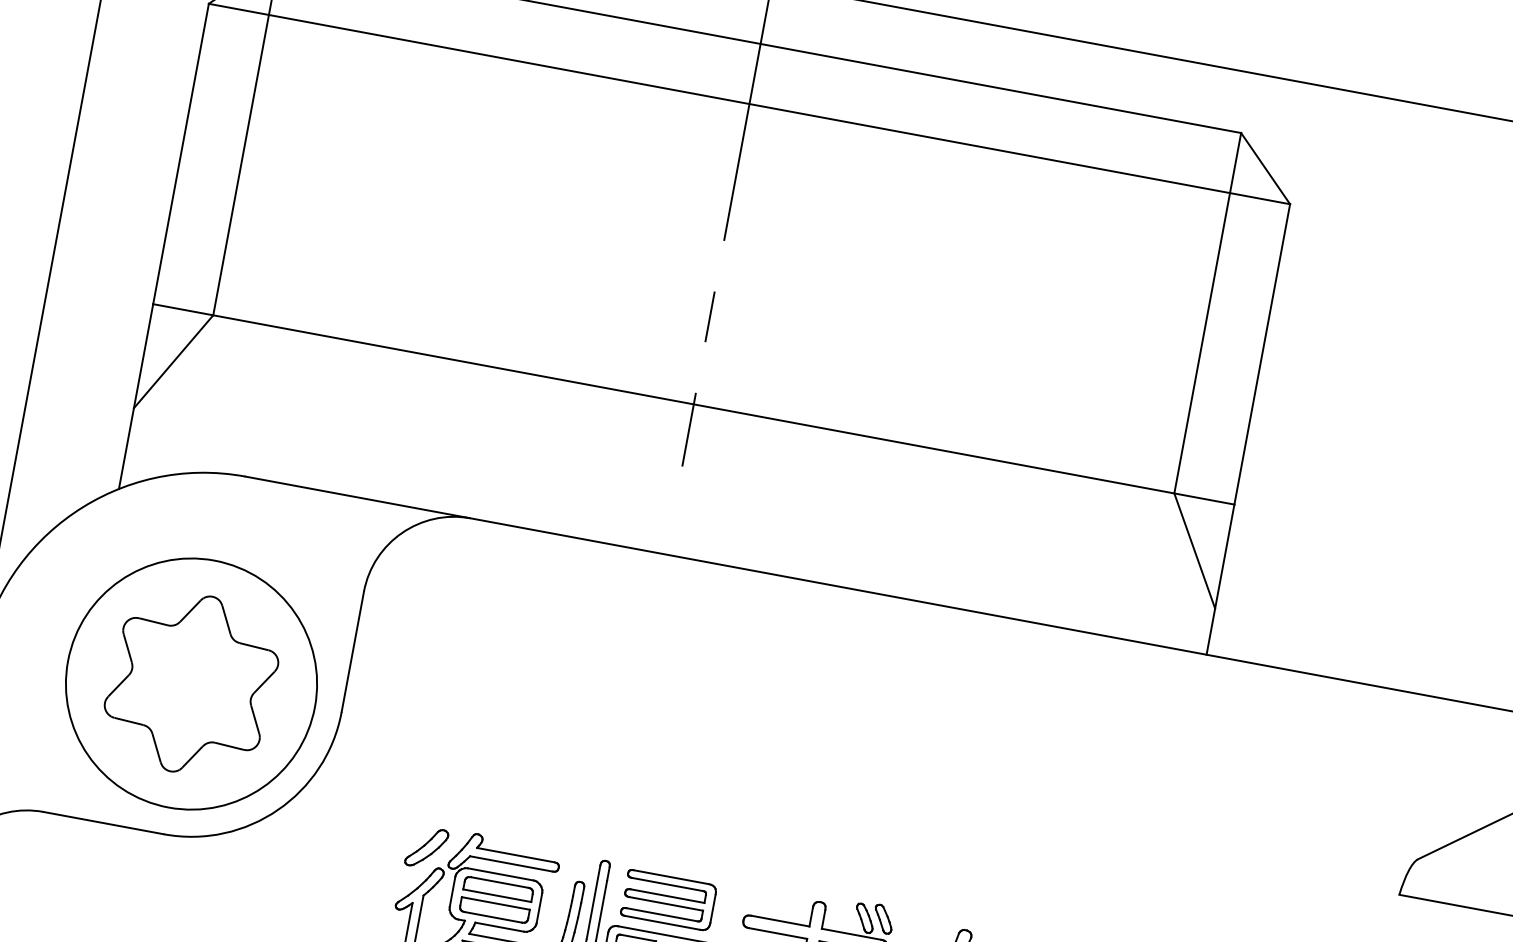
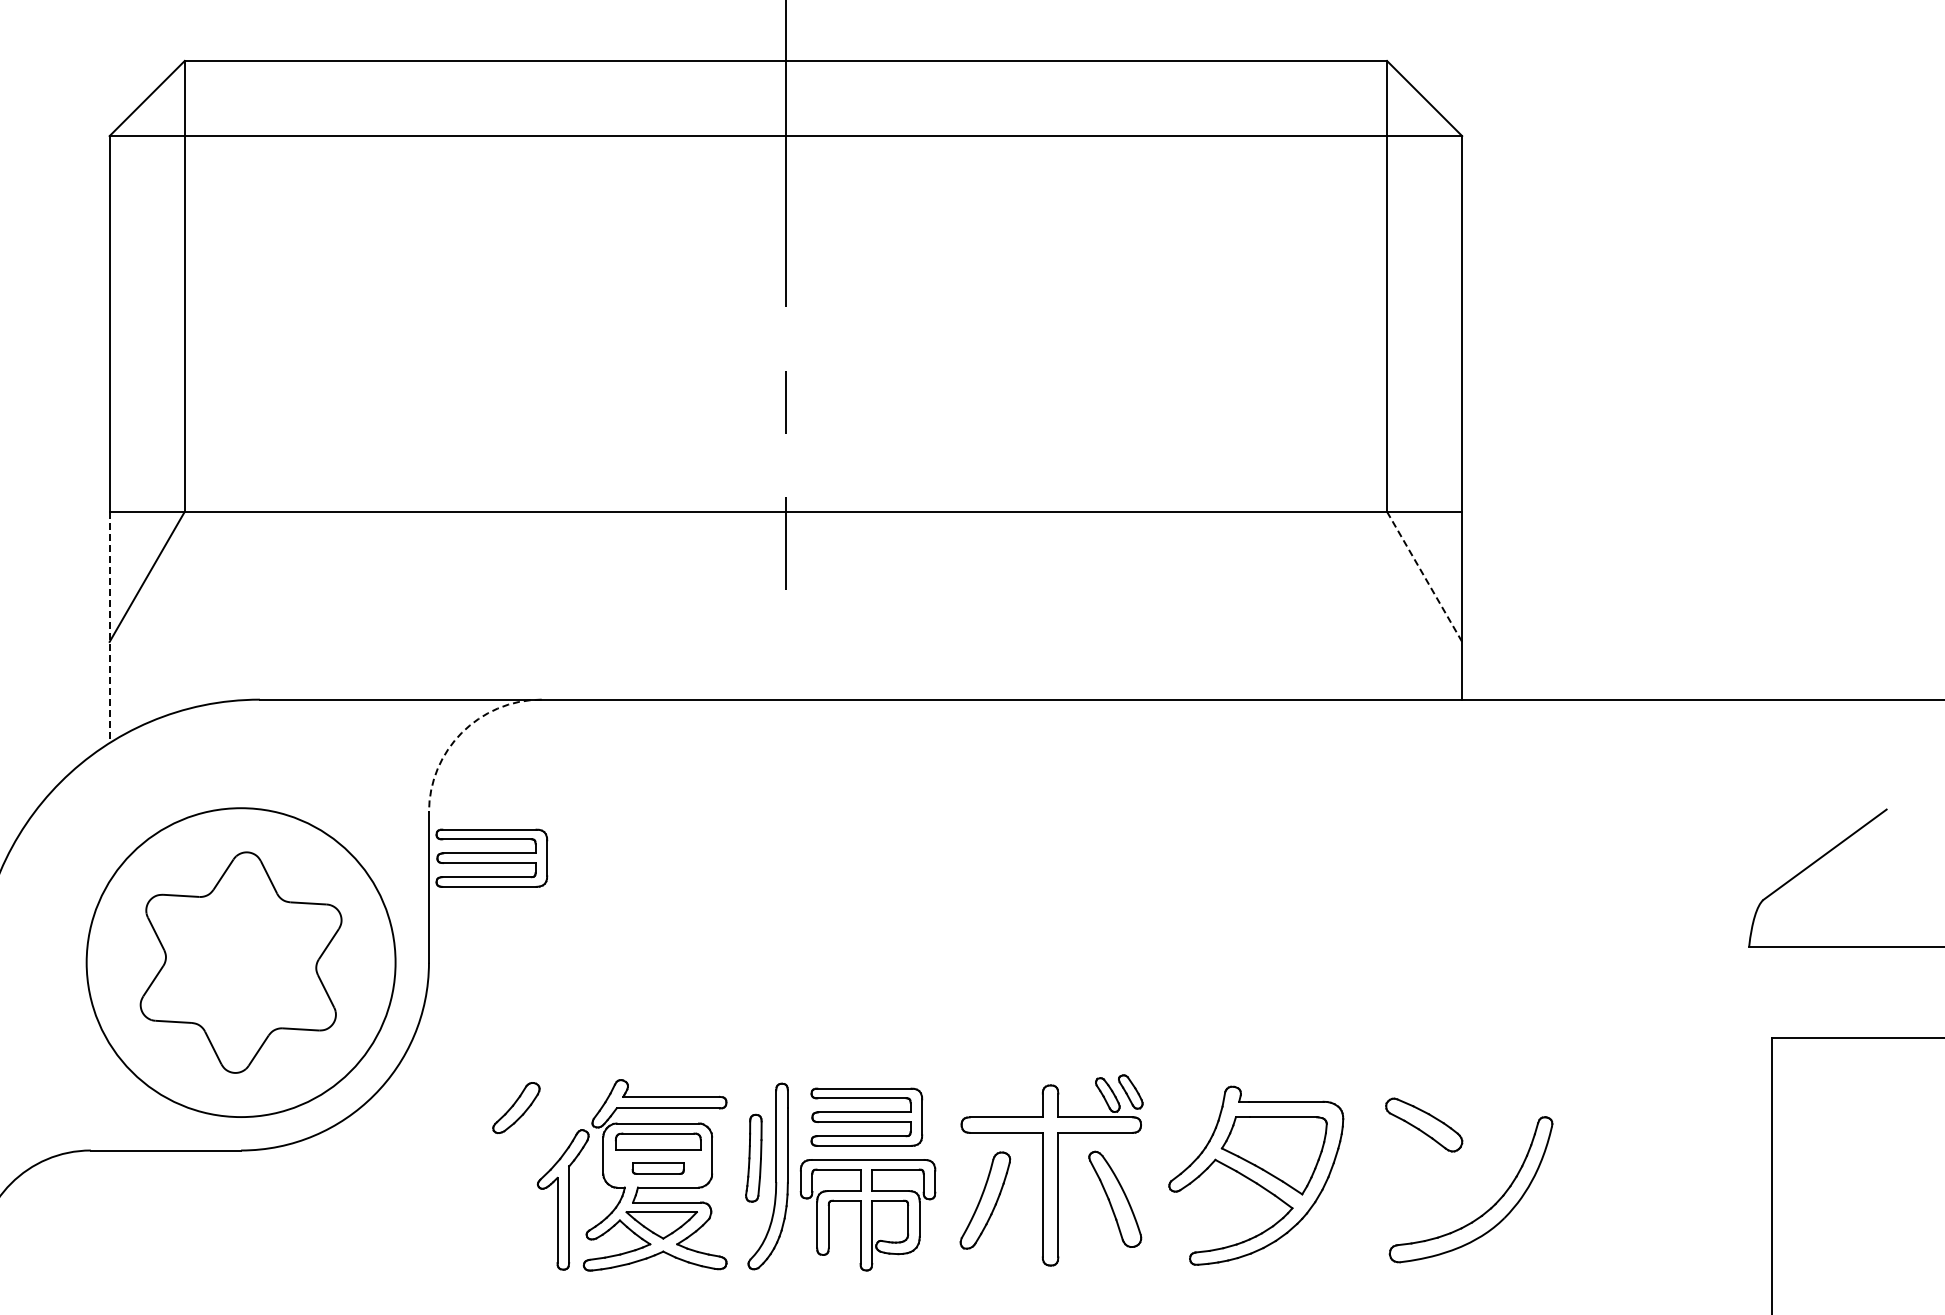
line: (135, 396) -> (109, 627), solid -> dashed
arc: (402, 532) -> (462, 732), solid -> dashed
line: (1194, 551) -> (1424, 577), solid -> dashed
part: (407, 637) -> (491, 857), added
part: (426, 848) -> (516, 1108), moved
part: (493, 910) -> (657, 1168), size x0.6

